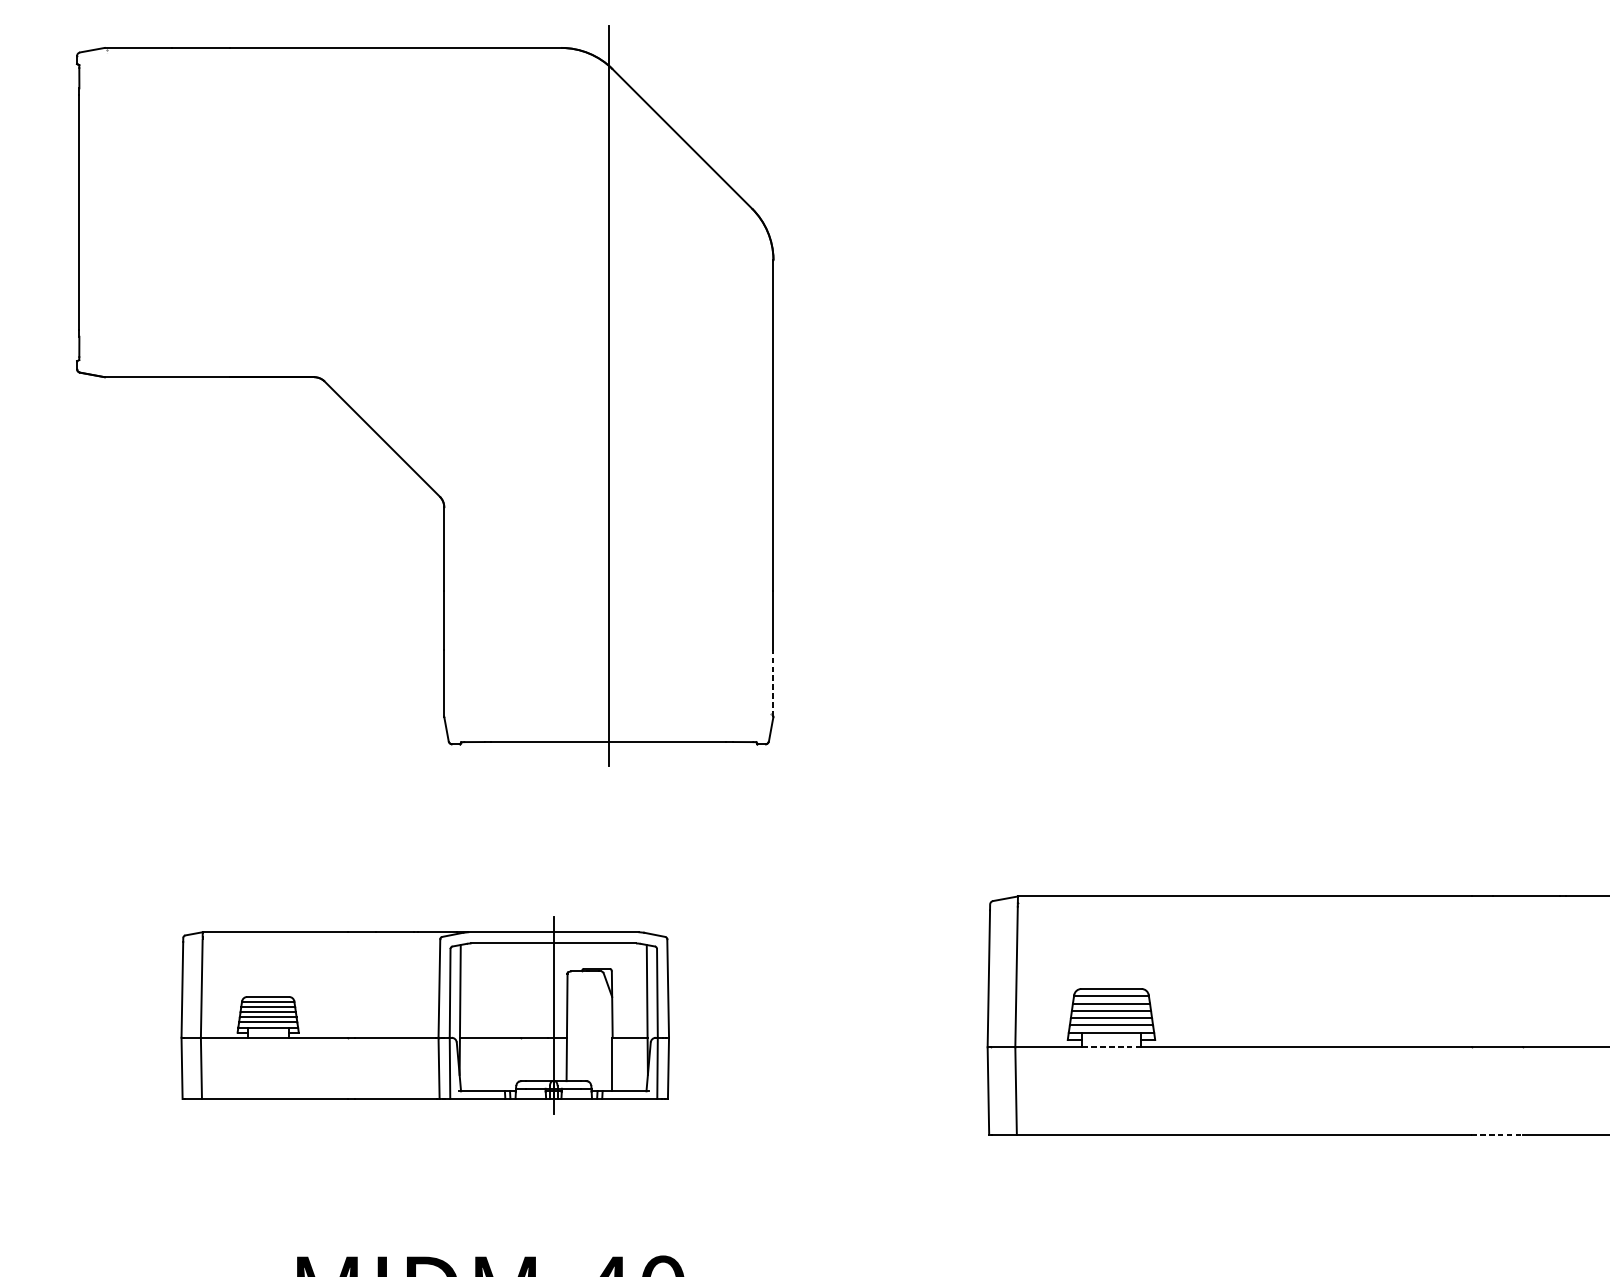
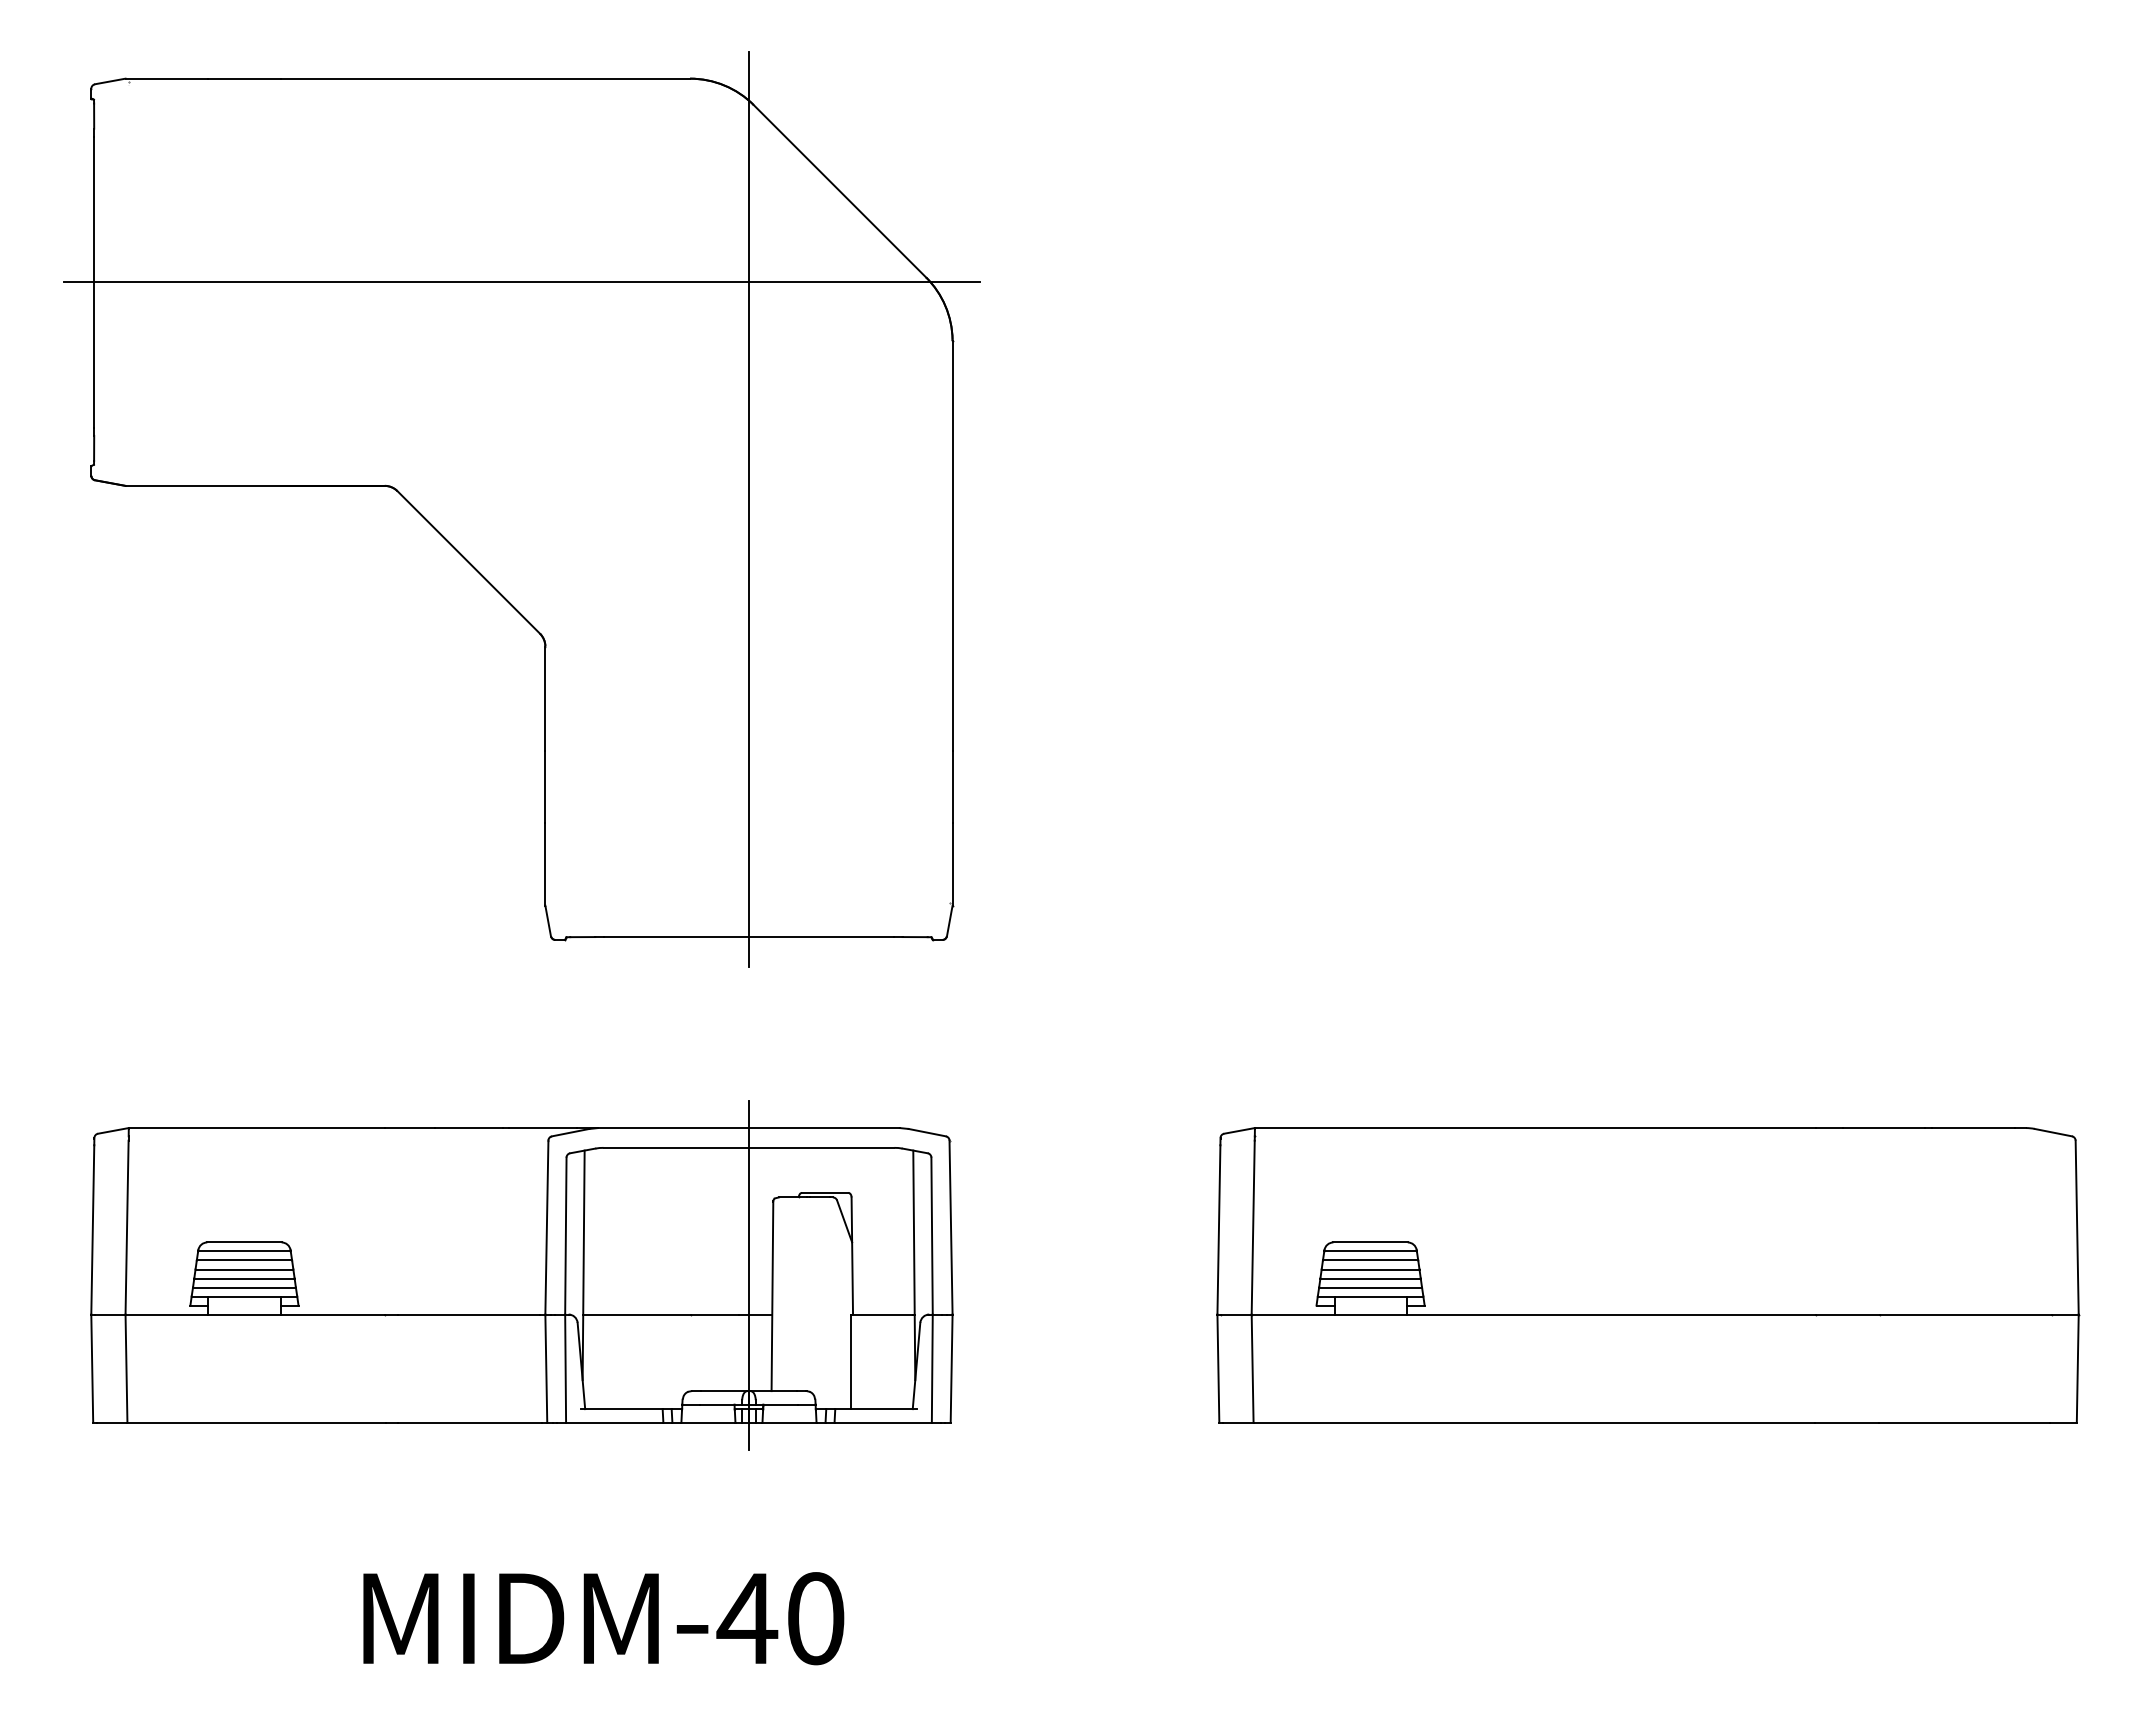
line: (424, 212) -> (521, 282), added
line: (773, 682) -> (952, 863), dashed -> solid
part: (424, 1015) -> (521, 1275), size x1.43
line: (1112, 1047) -> (1371, 1314), dashed -> solid
line: (1497, 1134) -> (1847, 1422), dashed -> solid

